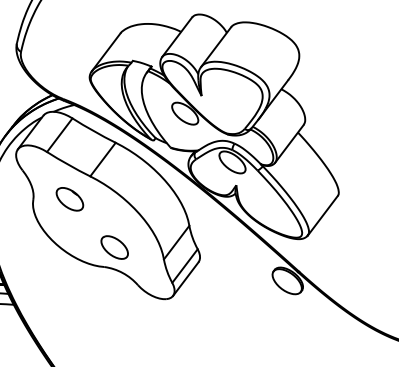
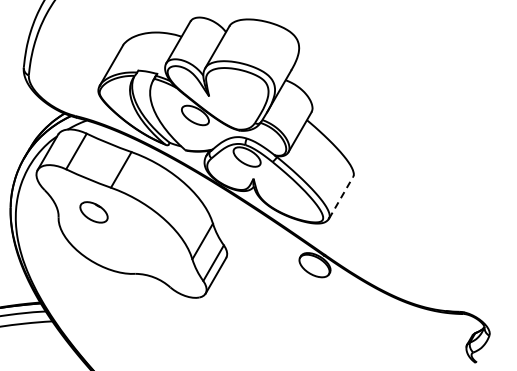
line: (323, 215) -> (341, 197), solid -> dashed
part: (113, 247) -> (142, 253), removed

